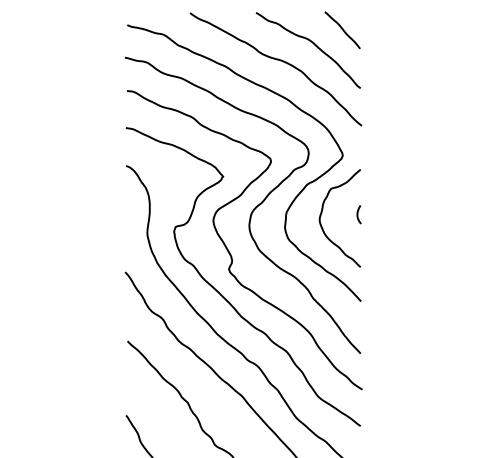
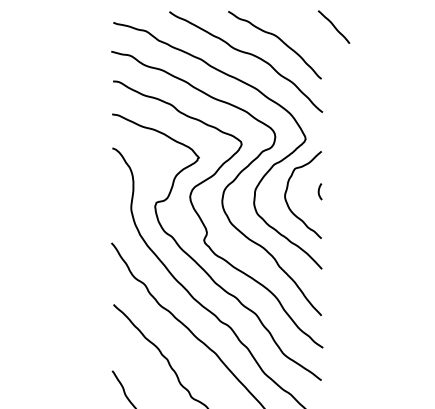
line: (342, 30) -> (333, 27), moved

